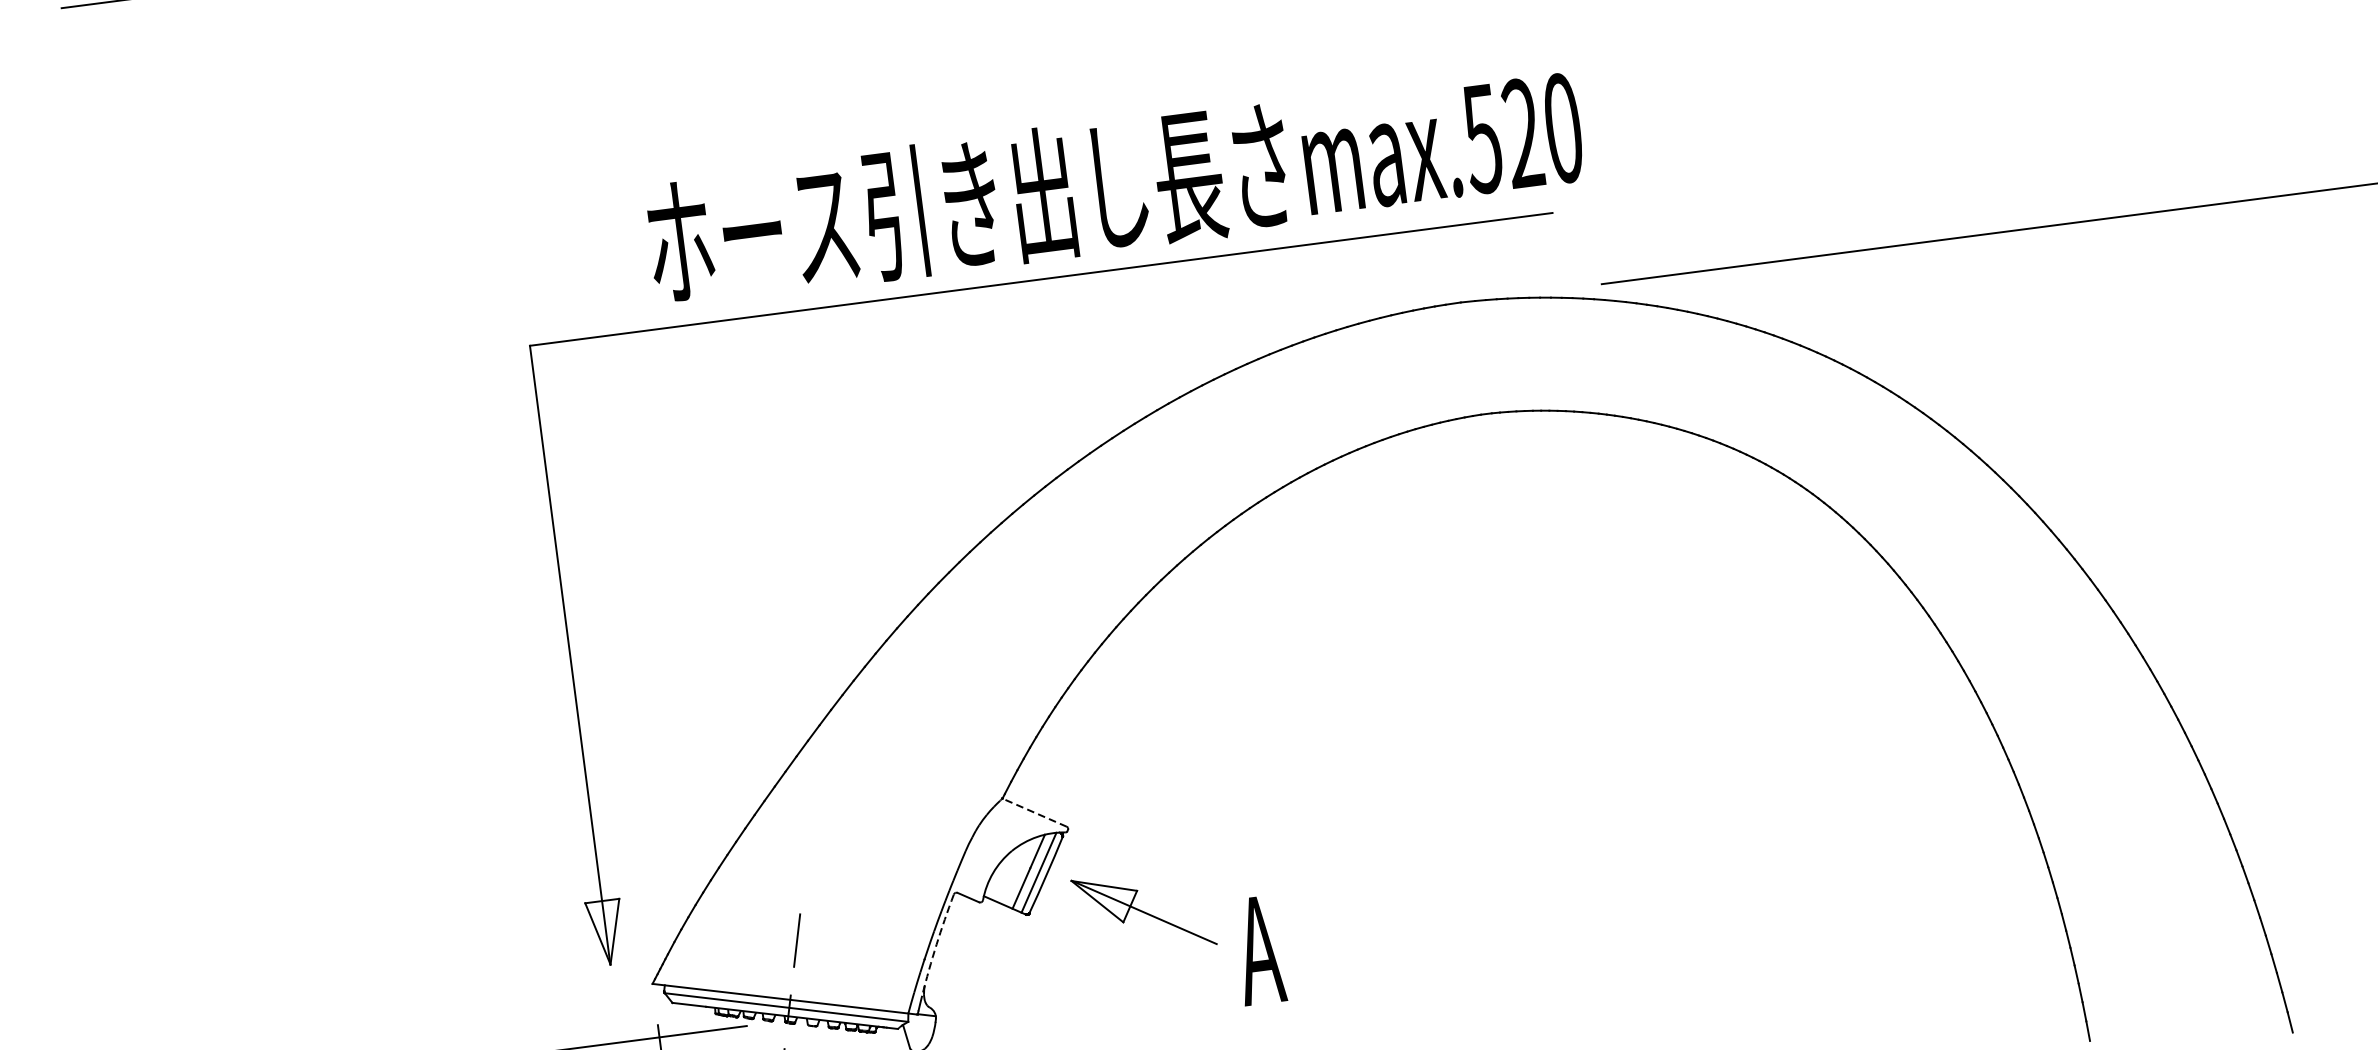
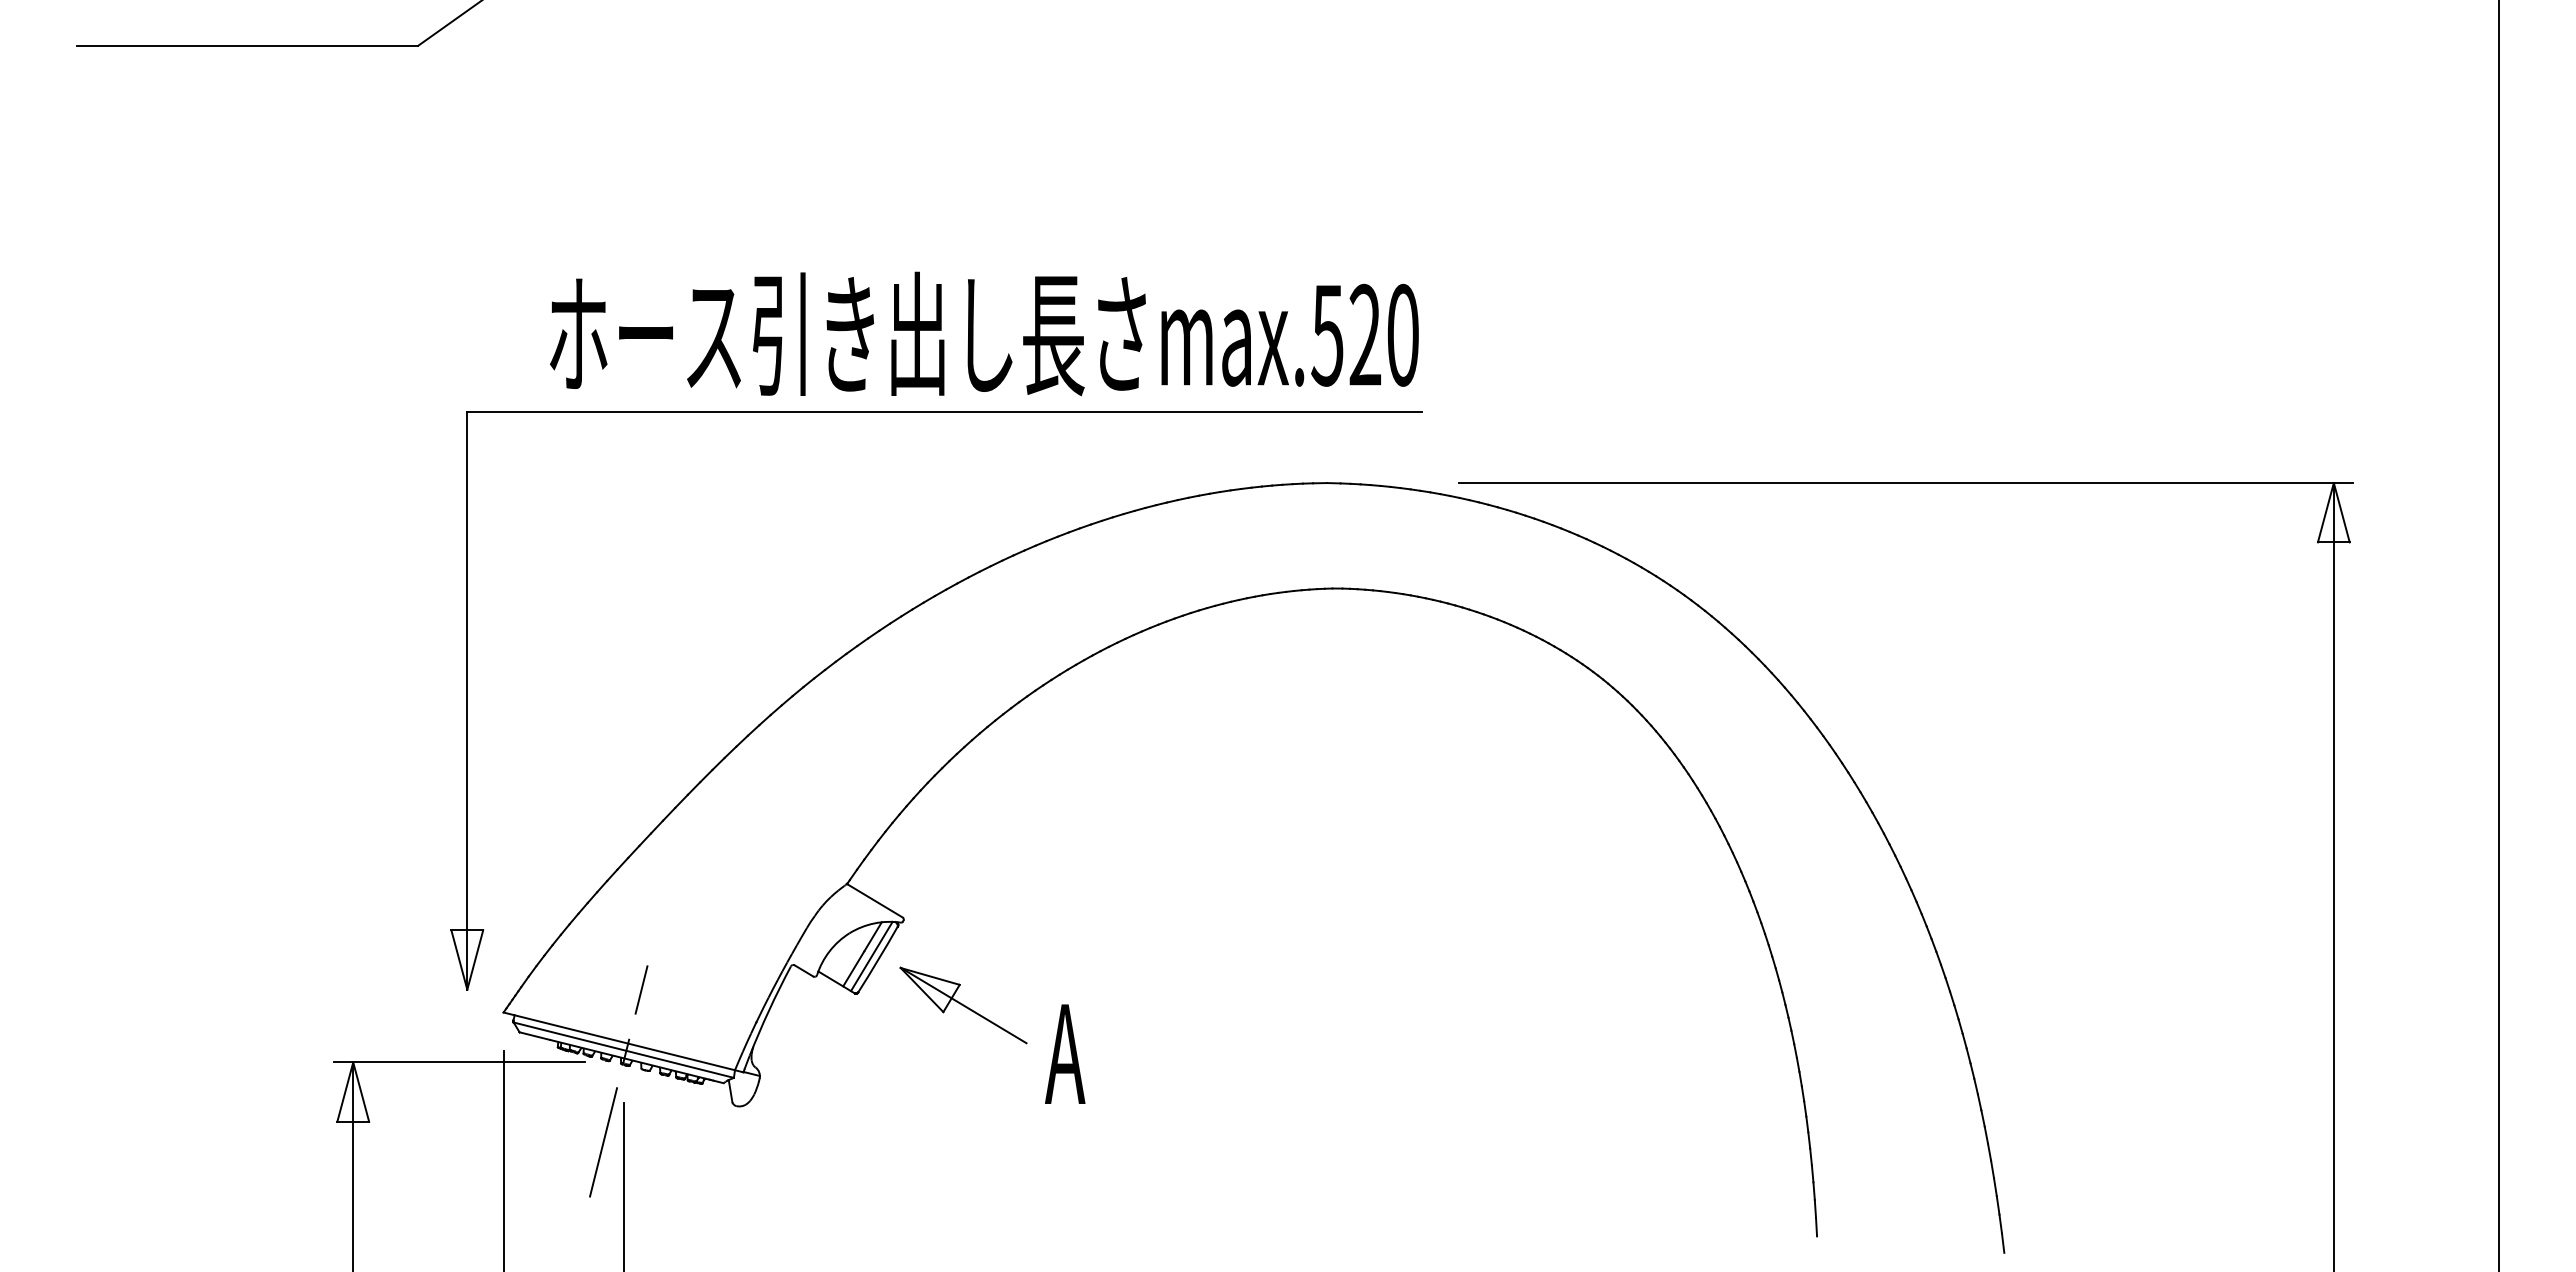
text: (1114, 184) -> (984, 333), moved
line: (1034, 812) -> (874, 900), dashed -> solid
arc: (936, 944) -> (769, 1010), dashed -> solid

